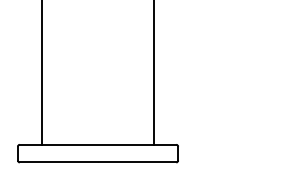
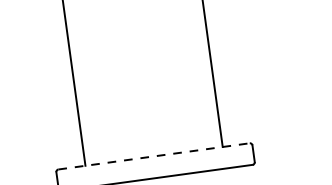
line: (98, 144) -> (154, 155), solid -> dashed

